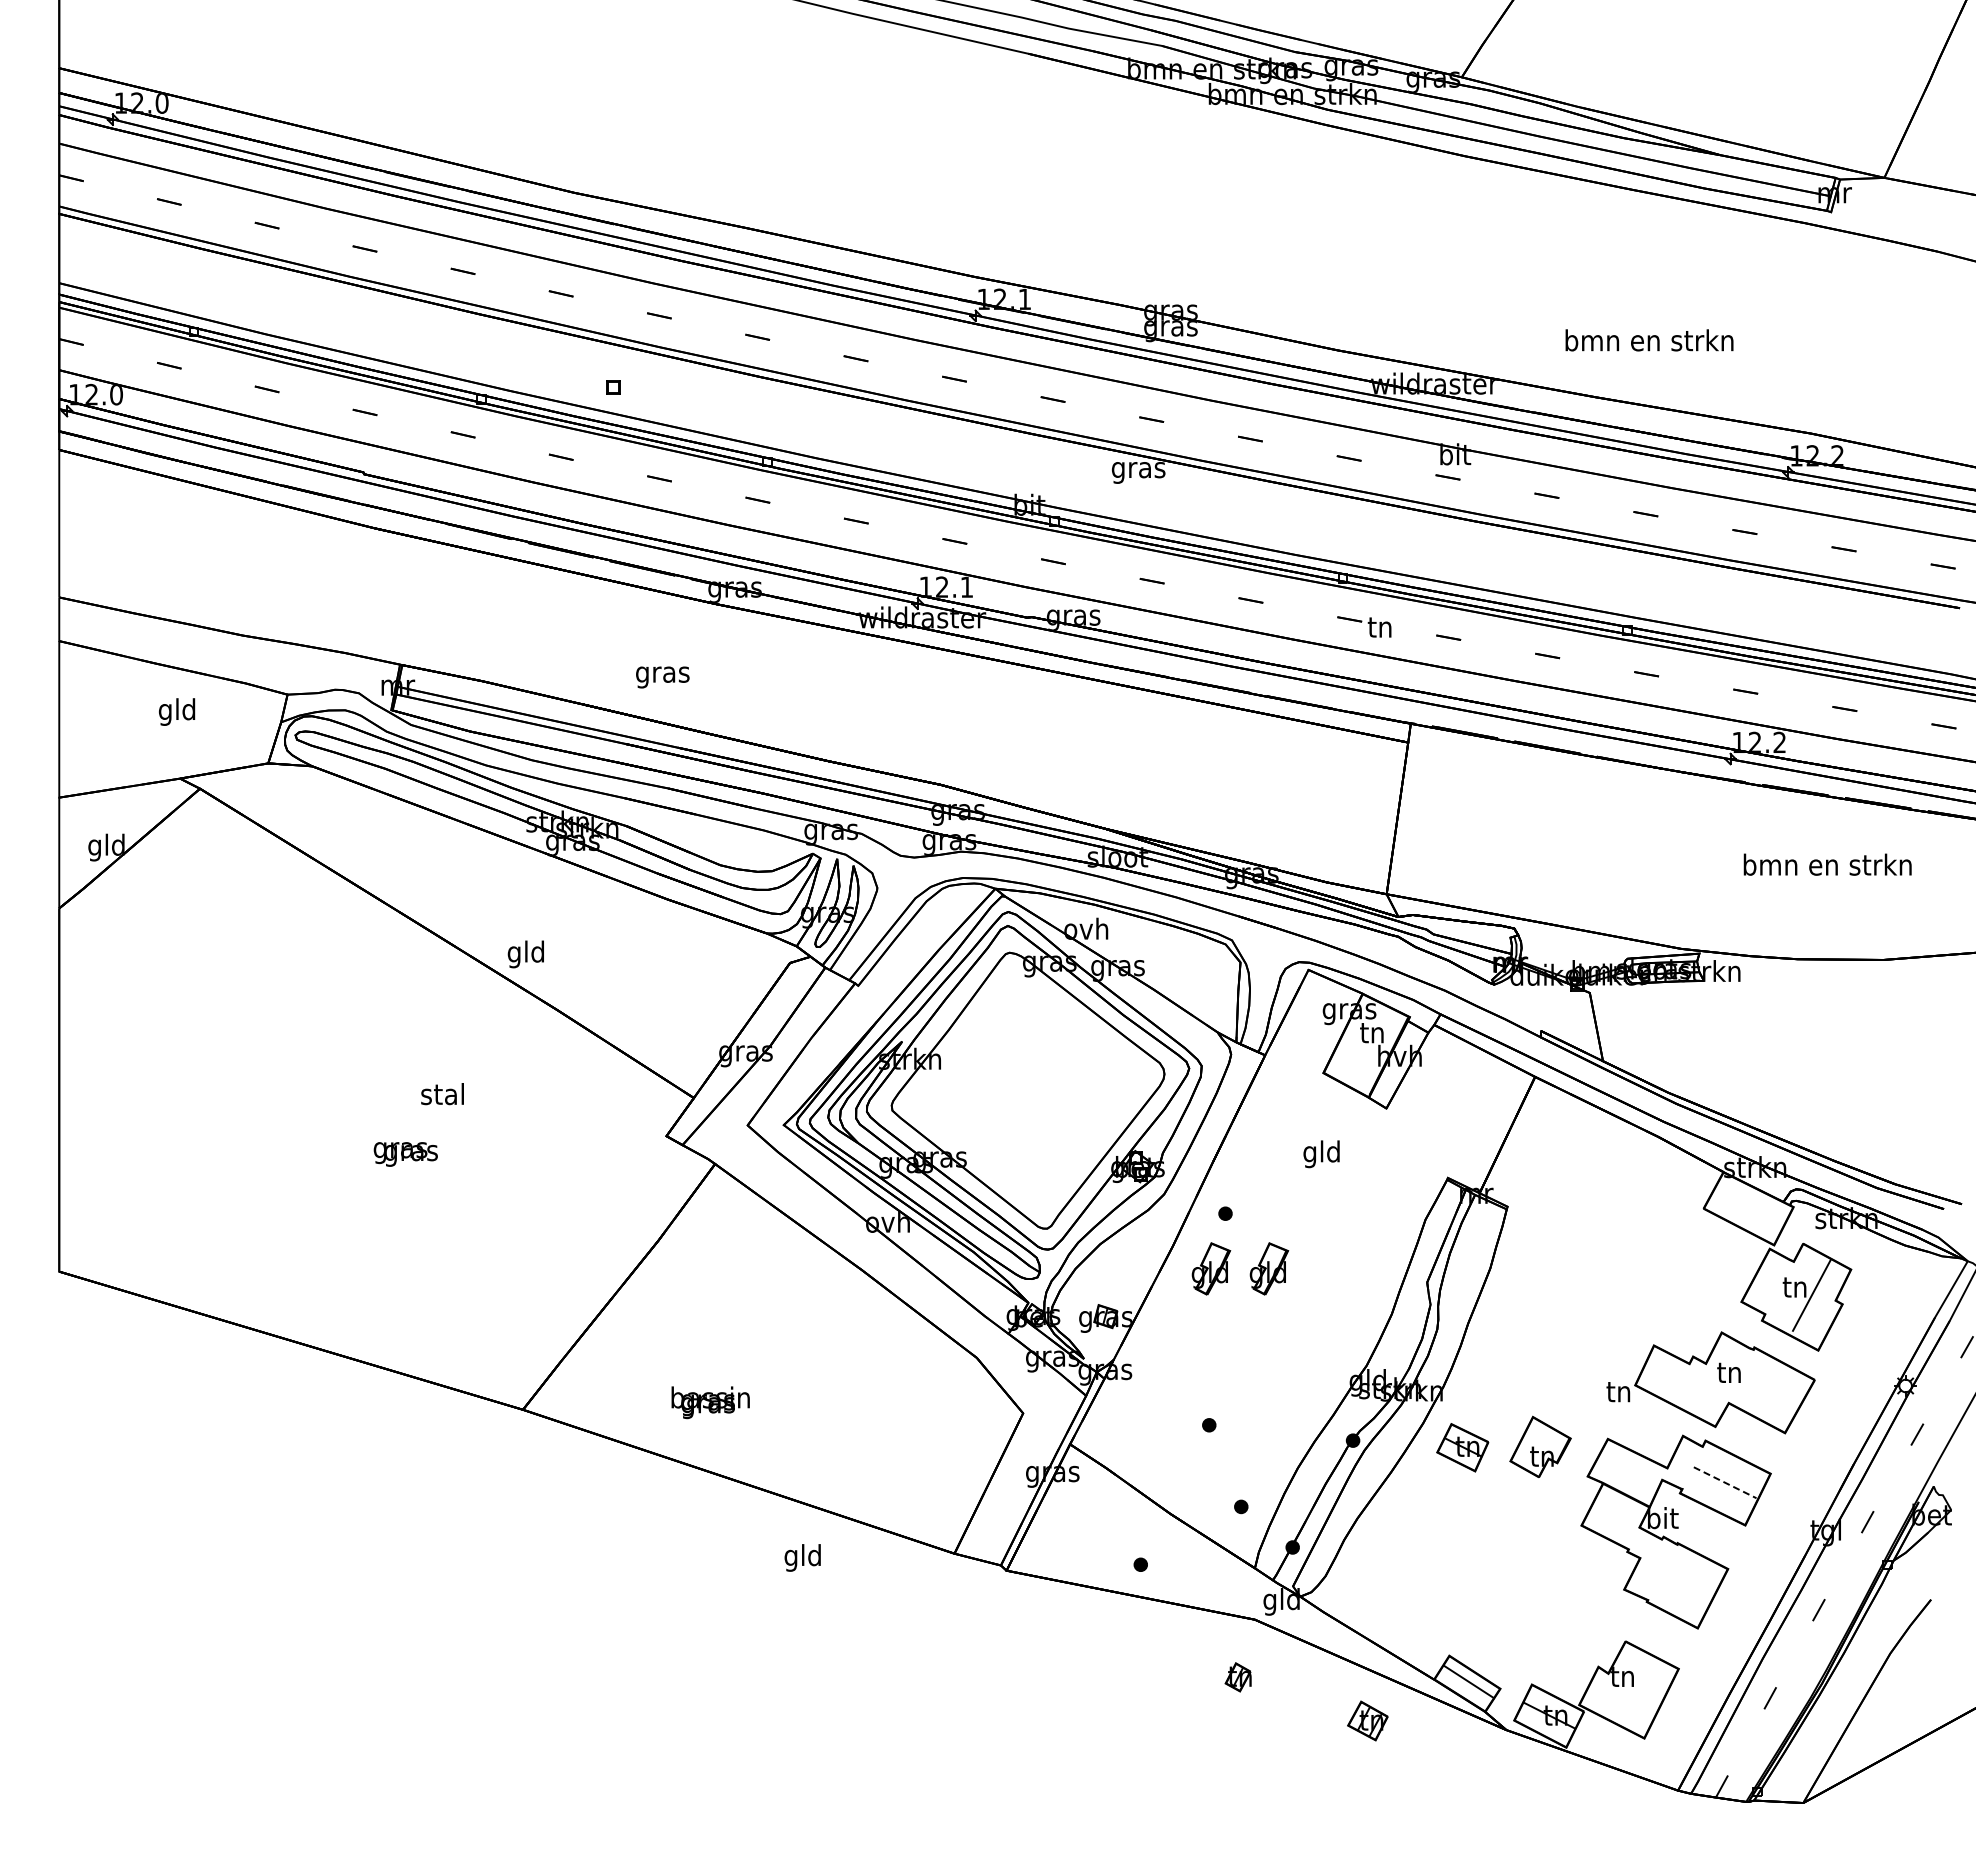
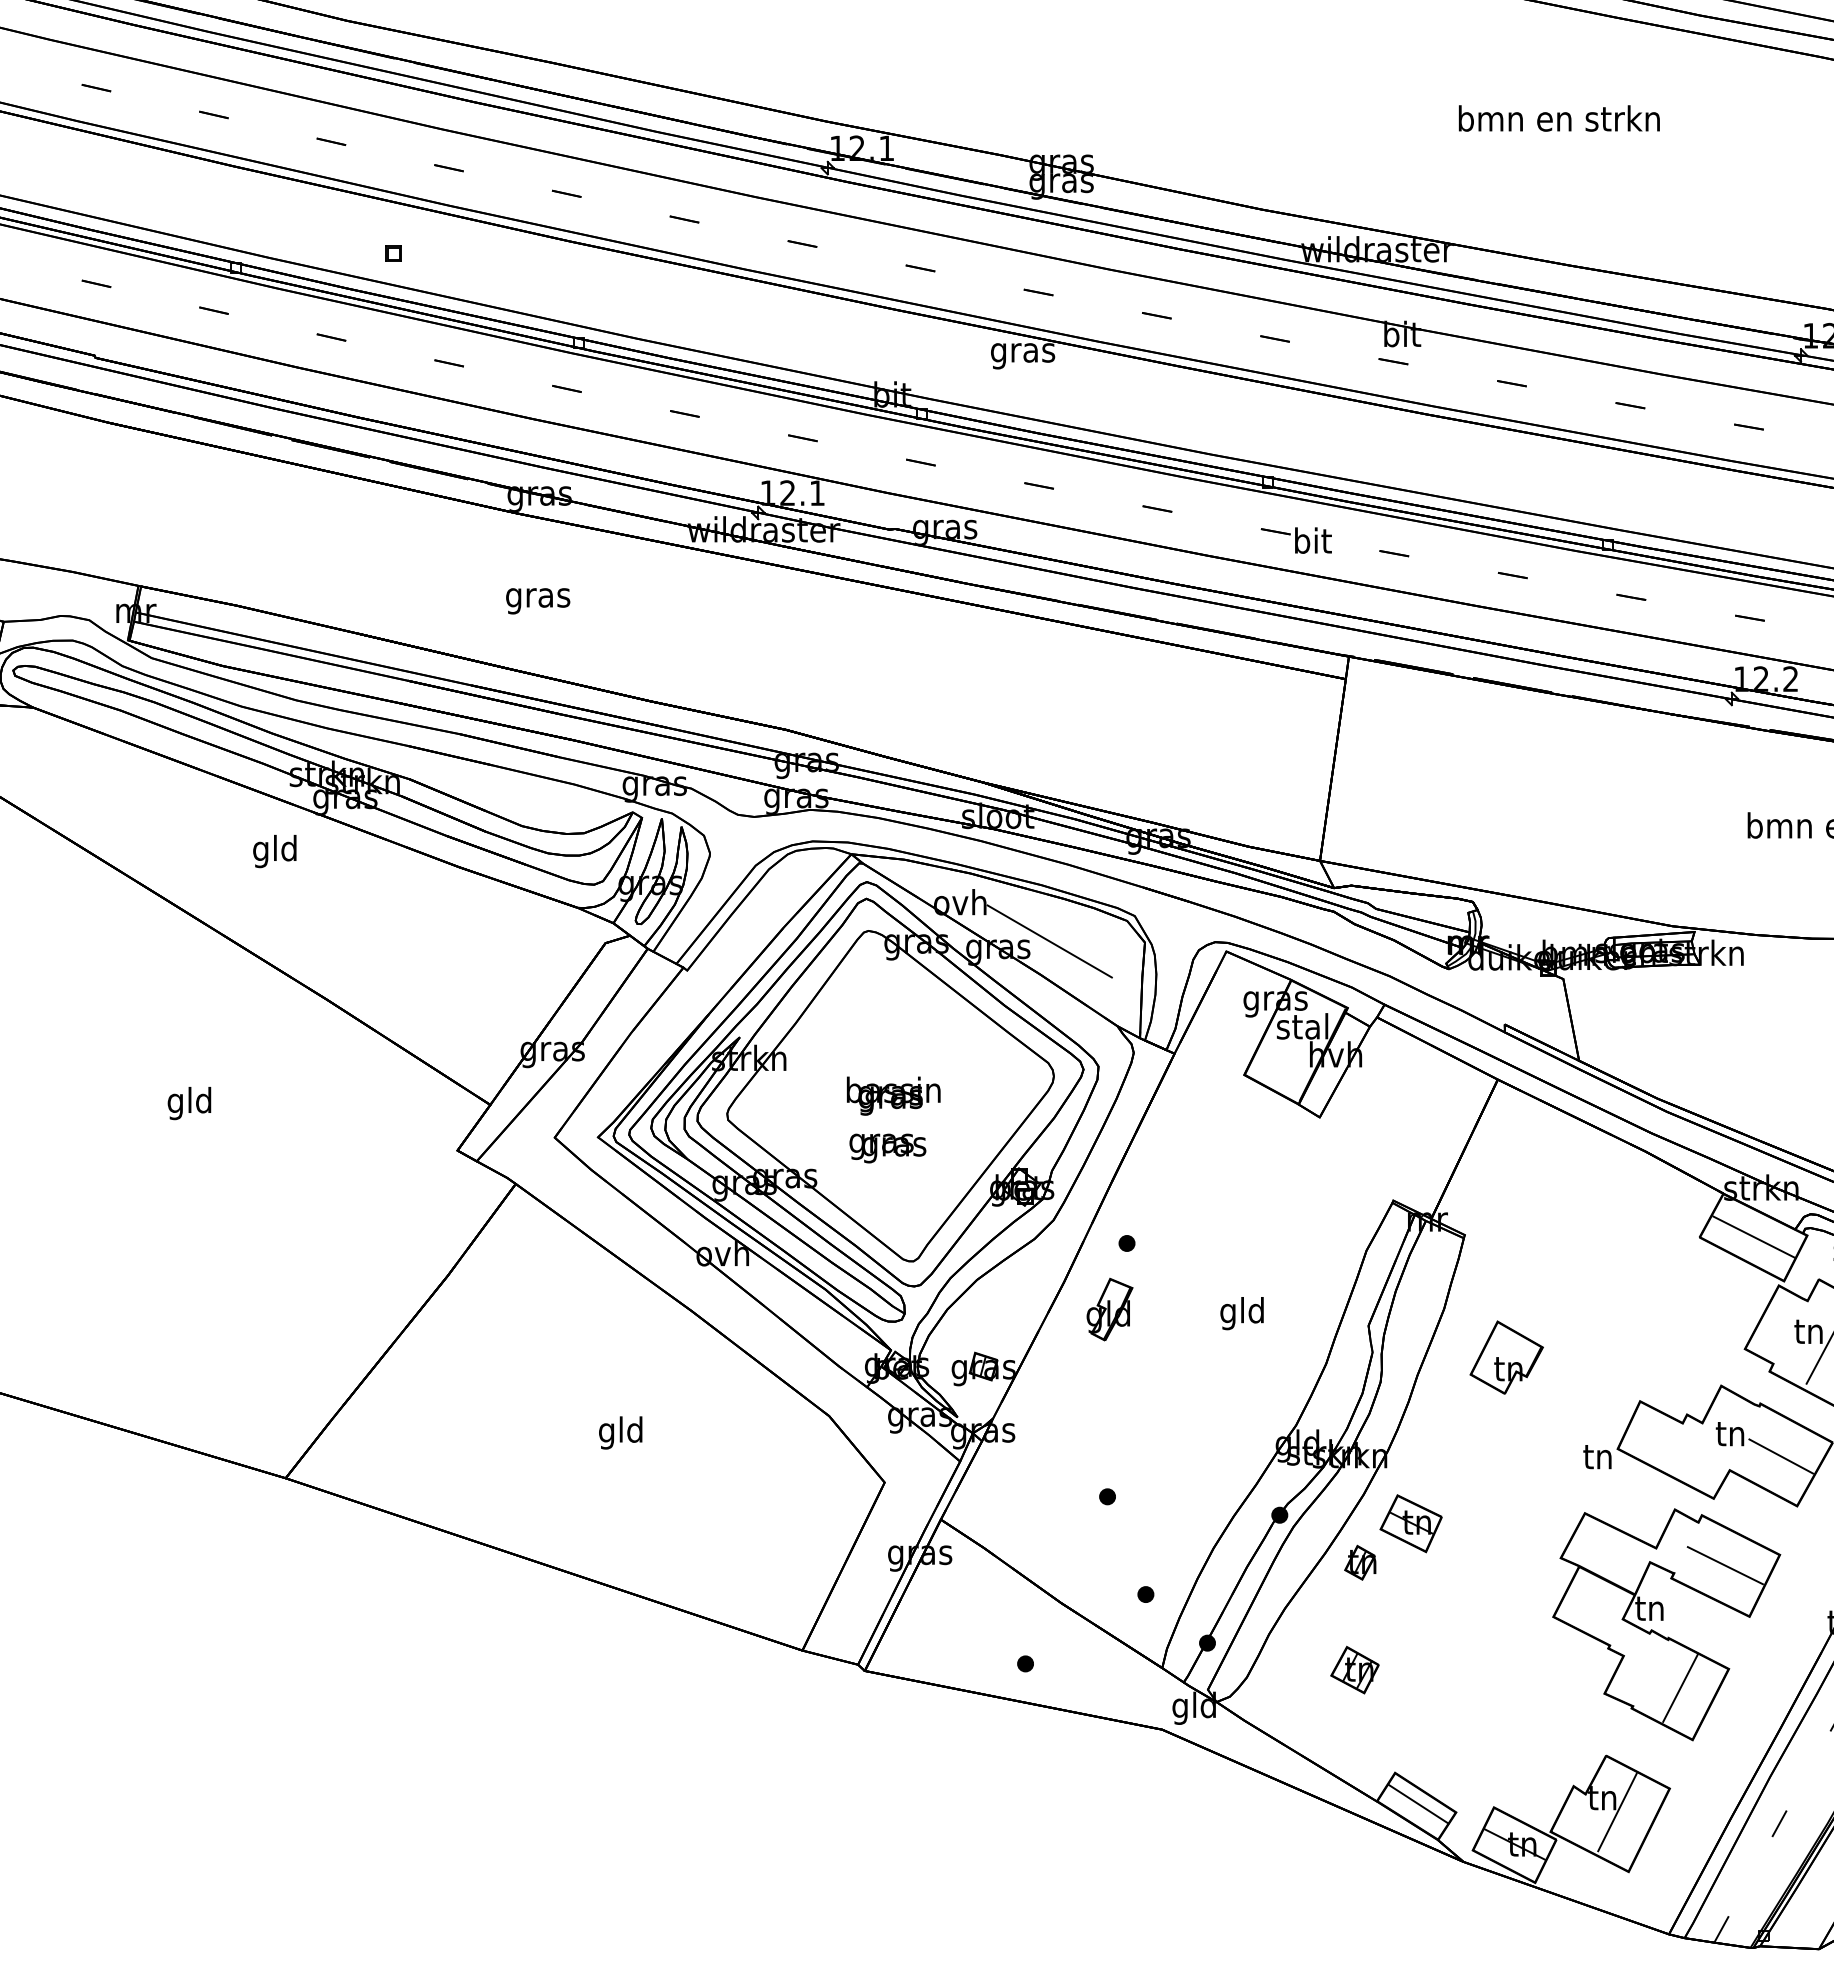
text: (1649, 340) -> (1559, 118), moved
text: (1380, 626) -> (1312, 540), tn -> bit
text: (662, 677) -> (537, 601), moved
text: (525, 954) -> (274, 851), moved
line: (1160, 961) -> (1049, 941), added
text: (1371, 1032) -> (1301, 1026), tn -> stal
text: (442, 1096) -> (189, 1103), stal -> gld
text: (405, 1154) -> (887, 1148), moved
text: (1321, 1154) -> (1241, 1313), moved
line: (1748, 1208) -> (1753, 1237), added
part: (1269, 1268) -> (1179, 1309), removed
line: (1771, 1391) -> (1780, 1456), added
text: (710, 1402) -> (893, 1095), moved
part: (1540, 1446) -> (1506, 1356), moved
line: (1725, 1482) -> (1725, 1565), dashed -> solid
text: (1663, 1518) -> (1651, 1608), bit -> tn
text: (802, 1557) -> (620, 1432), moved
line: (1687, 1585) -> (1680, 1688), added
part: (1237, 1677) -> (1359, 1562), moved
line: (1634, 1688) -> (1616, 1812), added
part: (1367, 1720) -> (1354, 1669), moved

